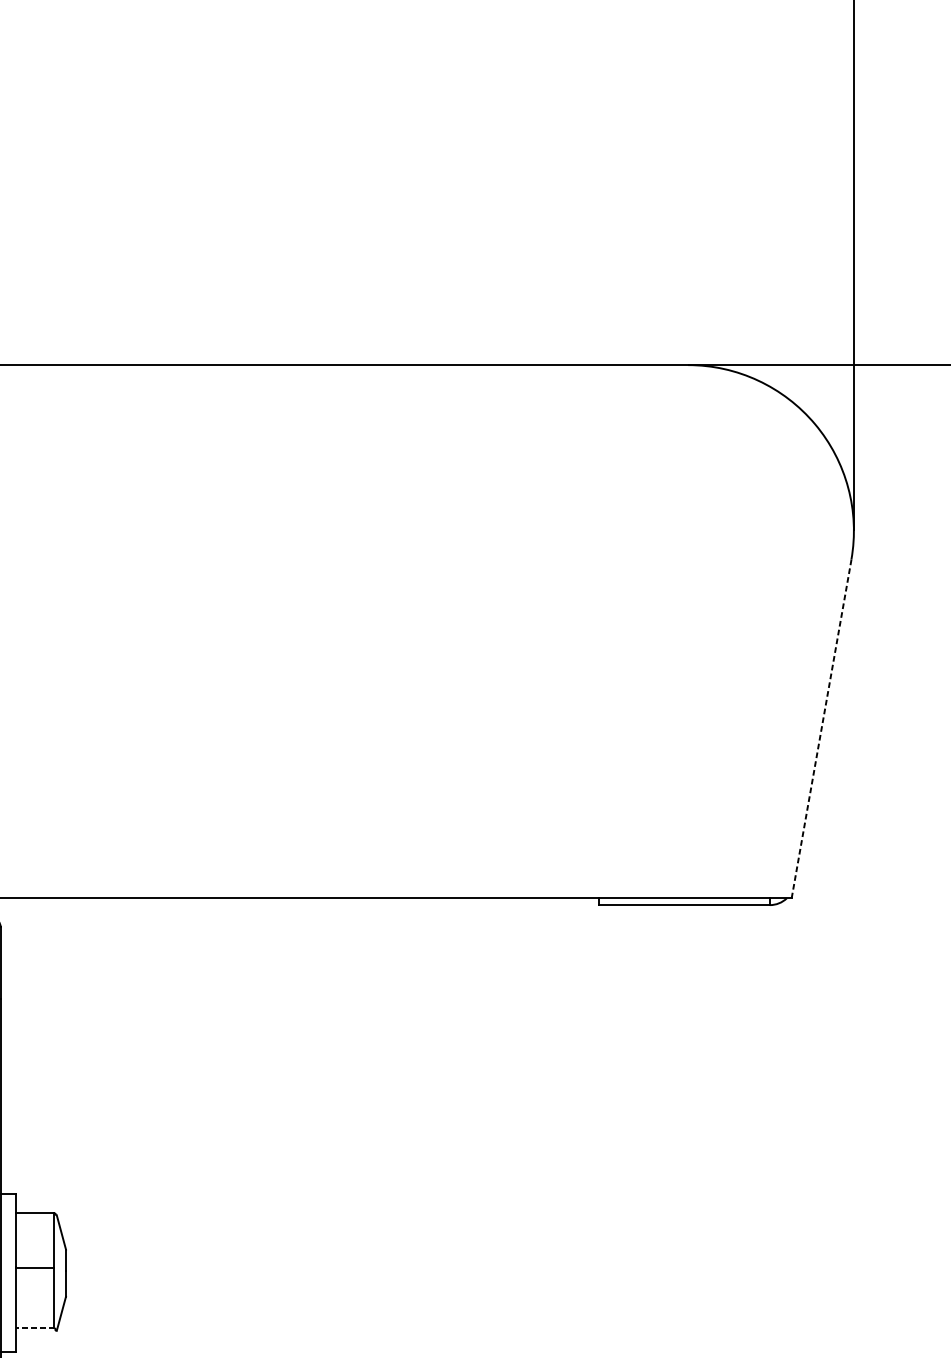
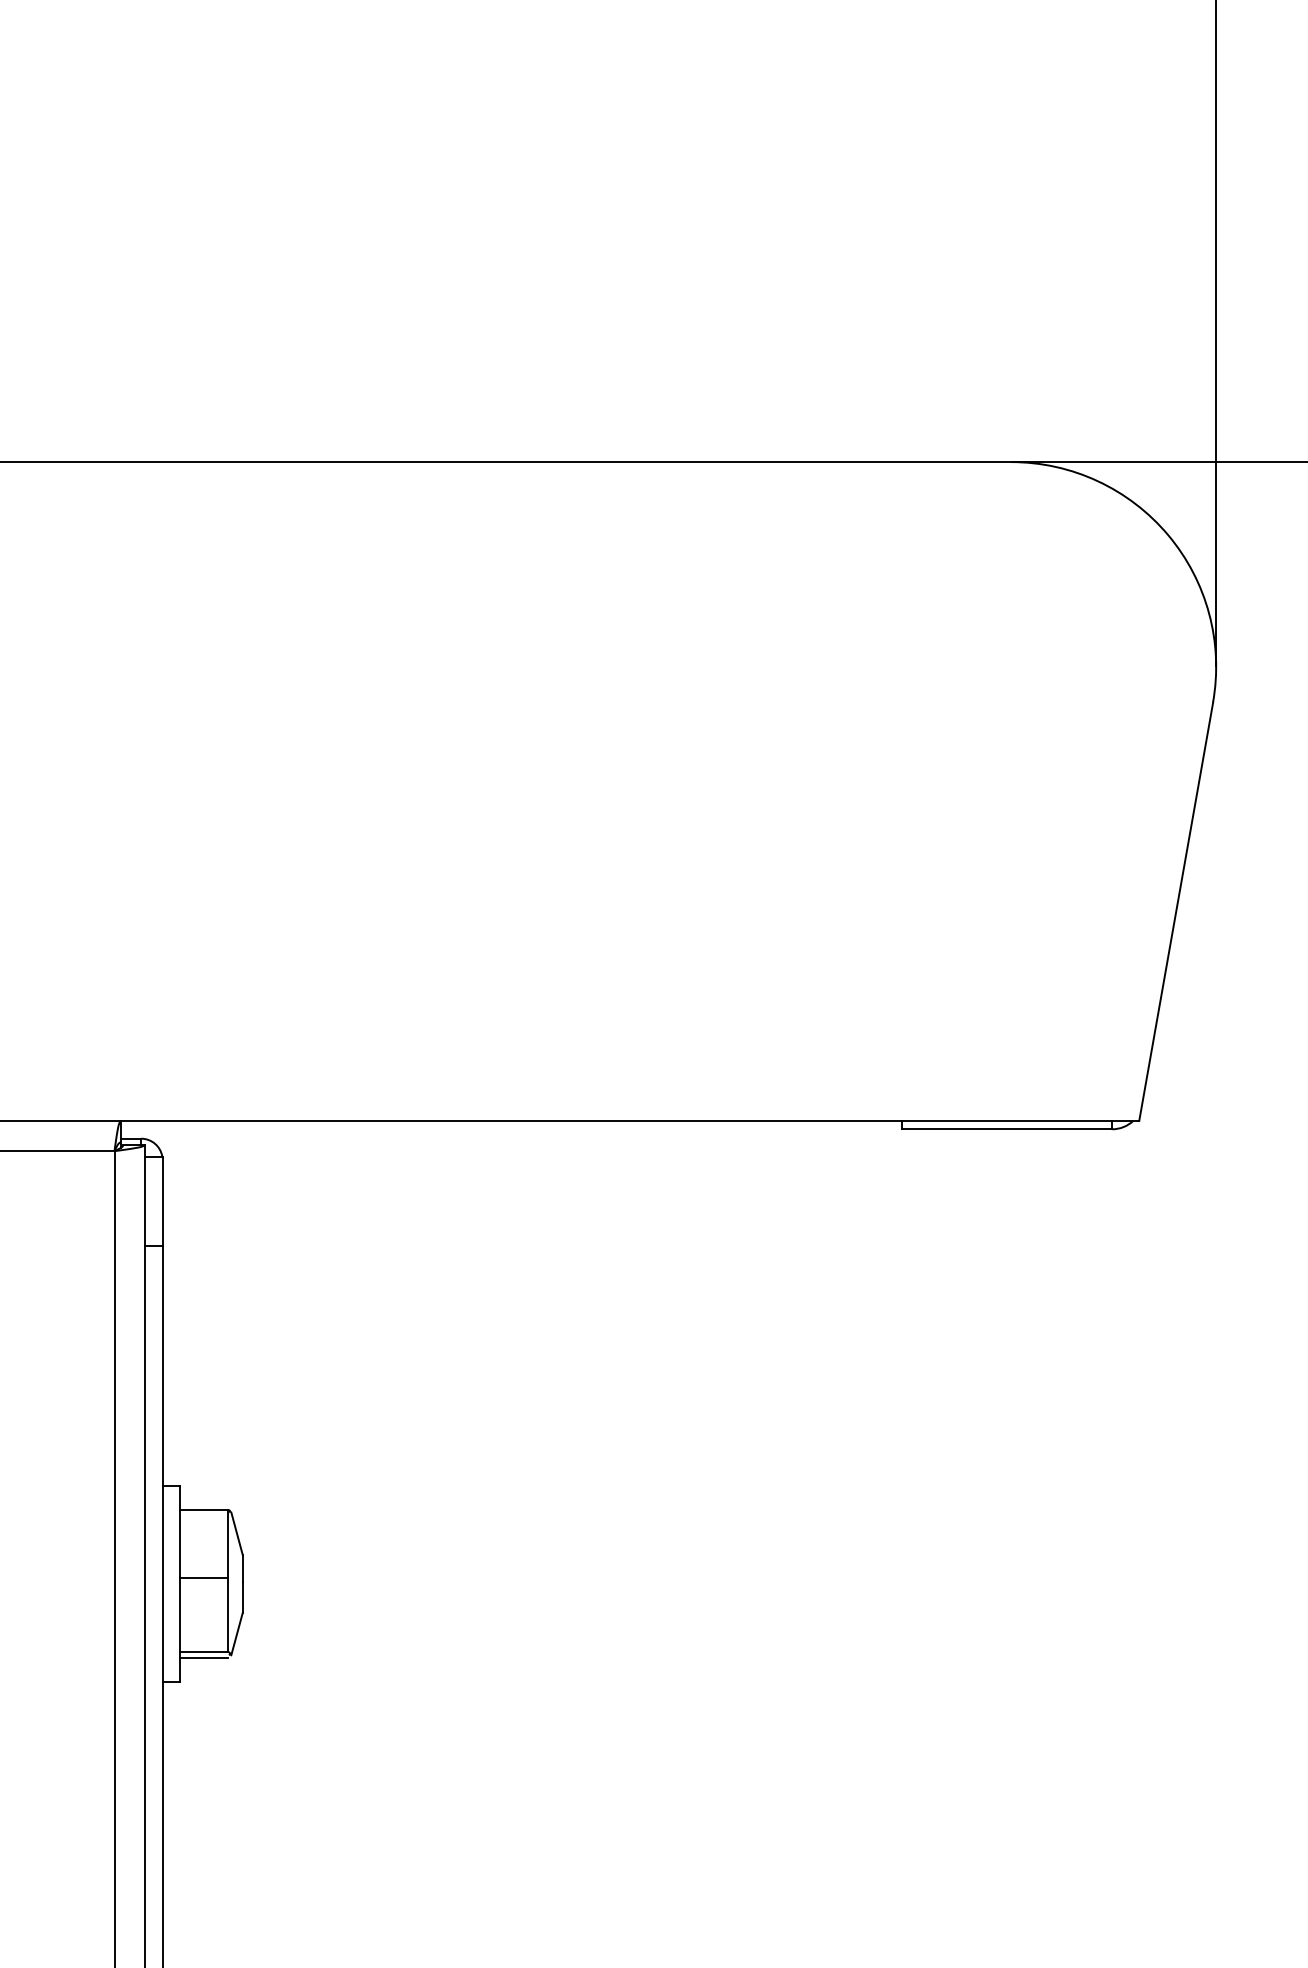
line: (821, 728) -> (1176, 911), dashed -> solid
line: (34, 1327) -> (203, 1651), dashed -> solid
line: (35, 1332) -> (204, 1657), added

